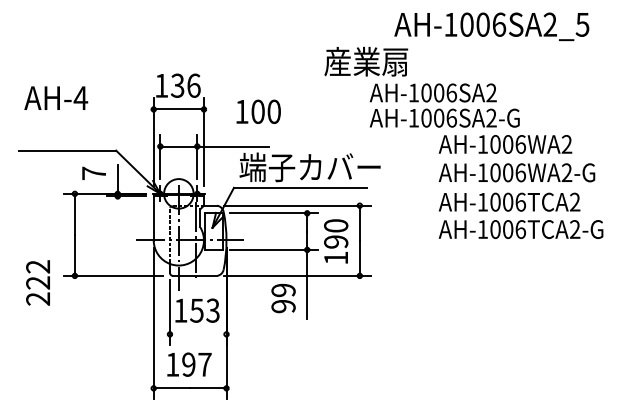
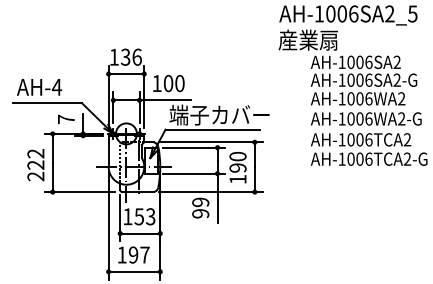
text: (421, 86) -> (347, 57), moved
text: (56, 97) -> (39, 86), moved
text: (258, 111) -> (168, 83), moved
text: (37, 282) -> (35, 164), moved
line: (197, 334) -> (139, 233), added

